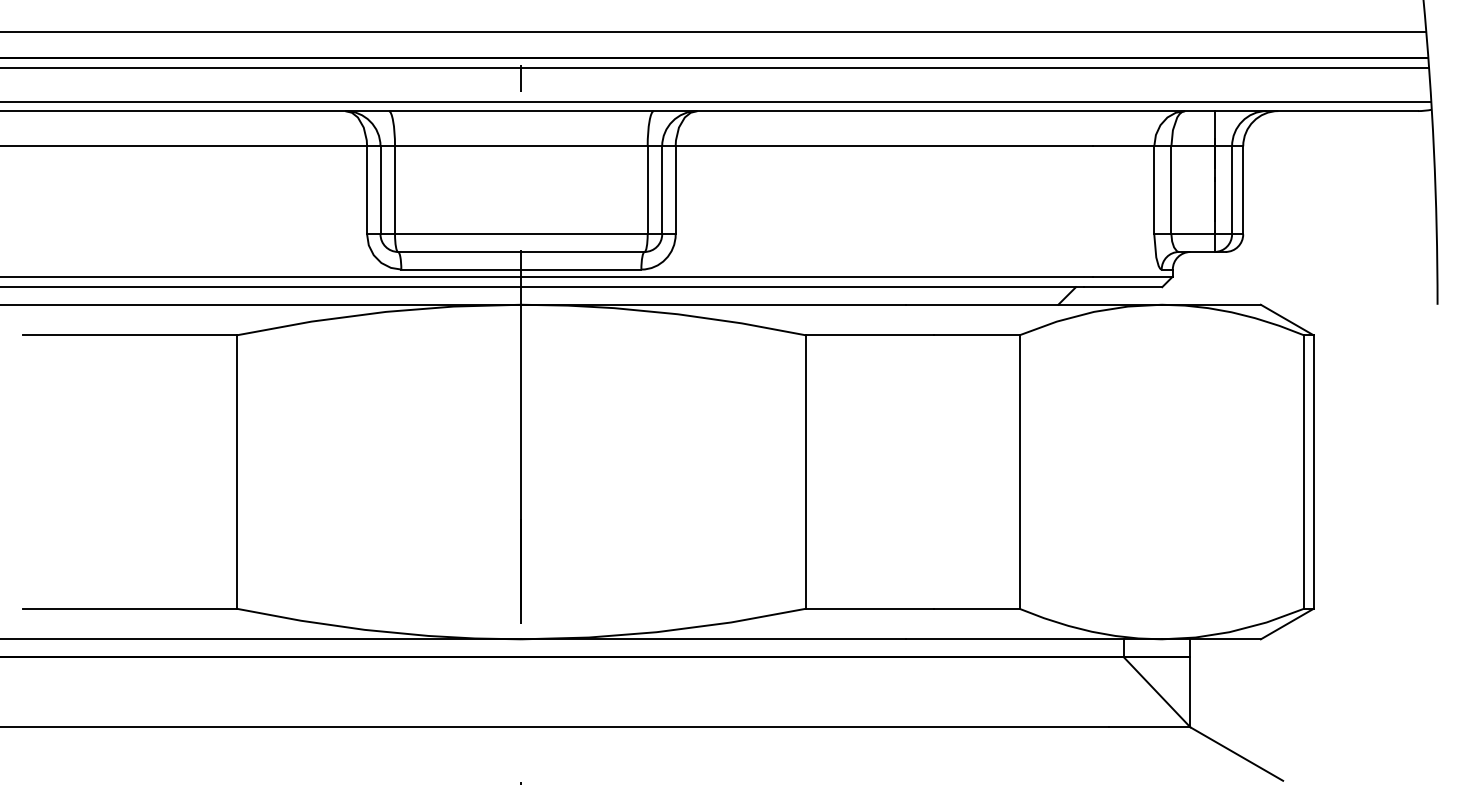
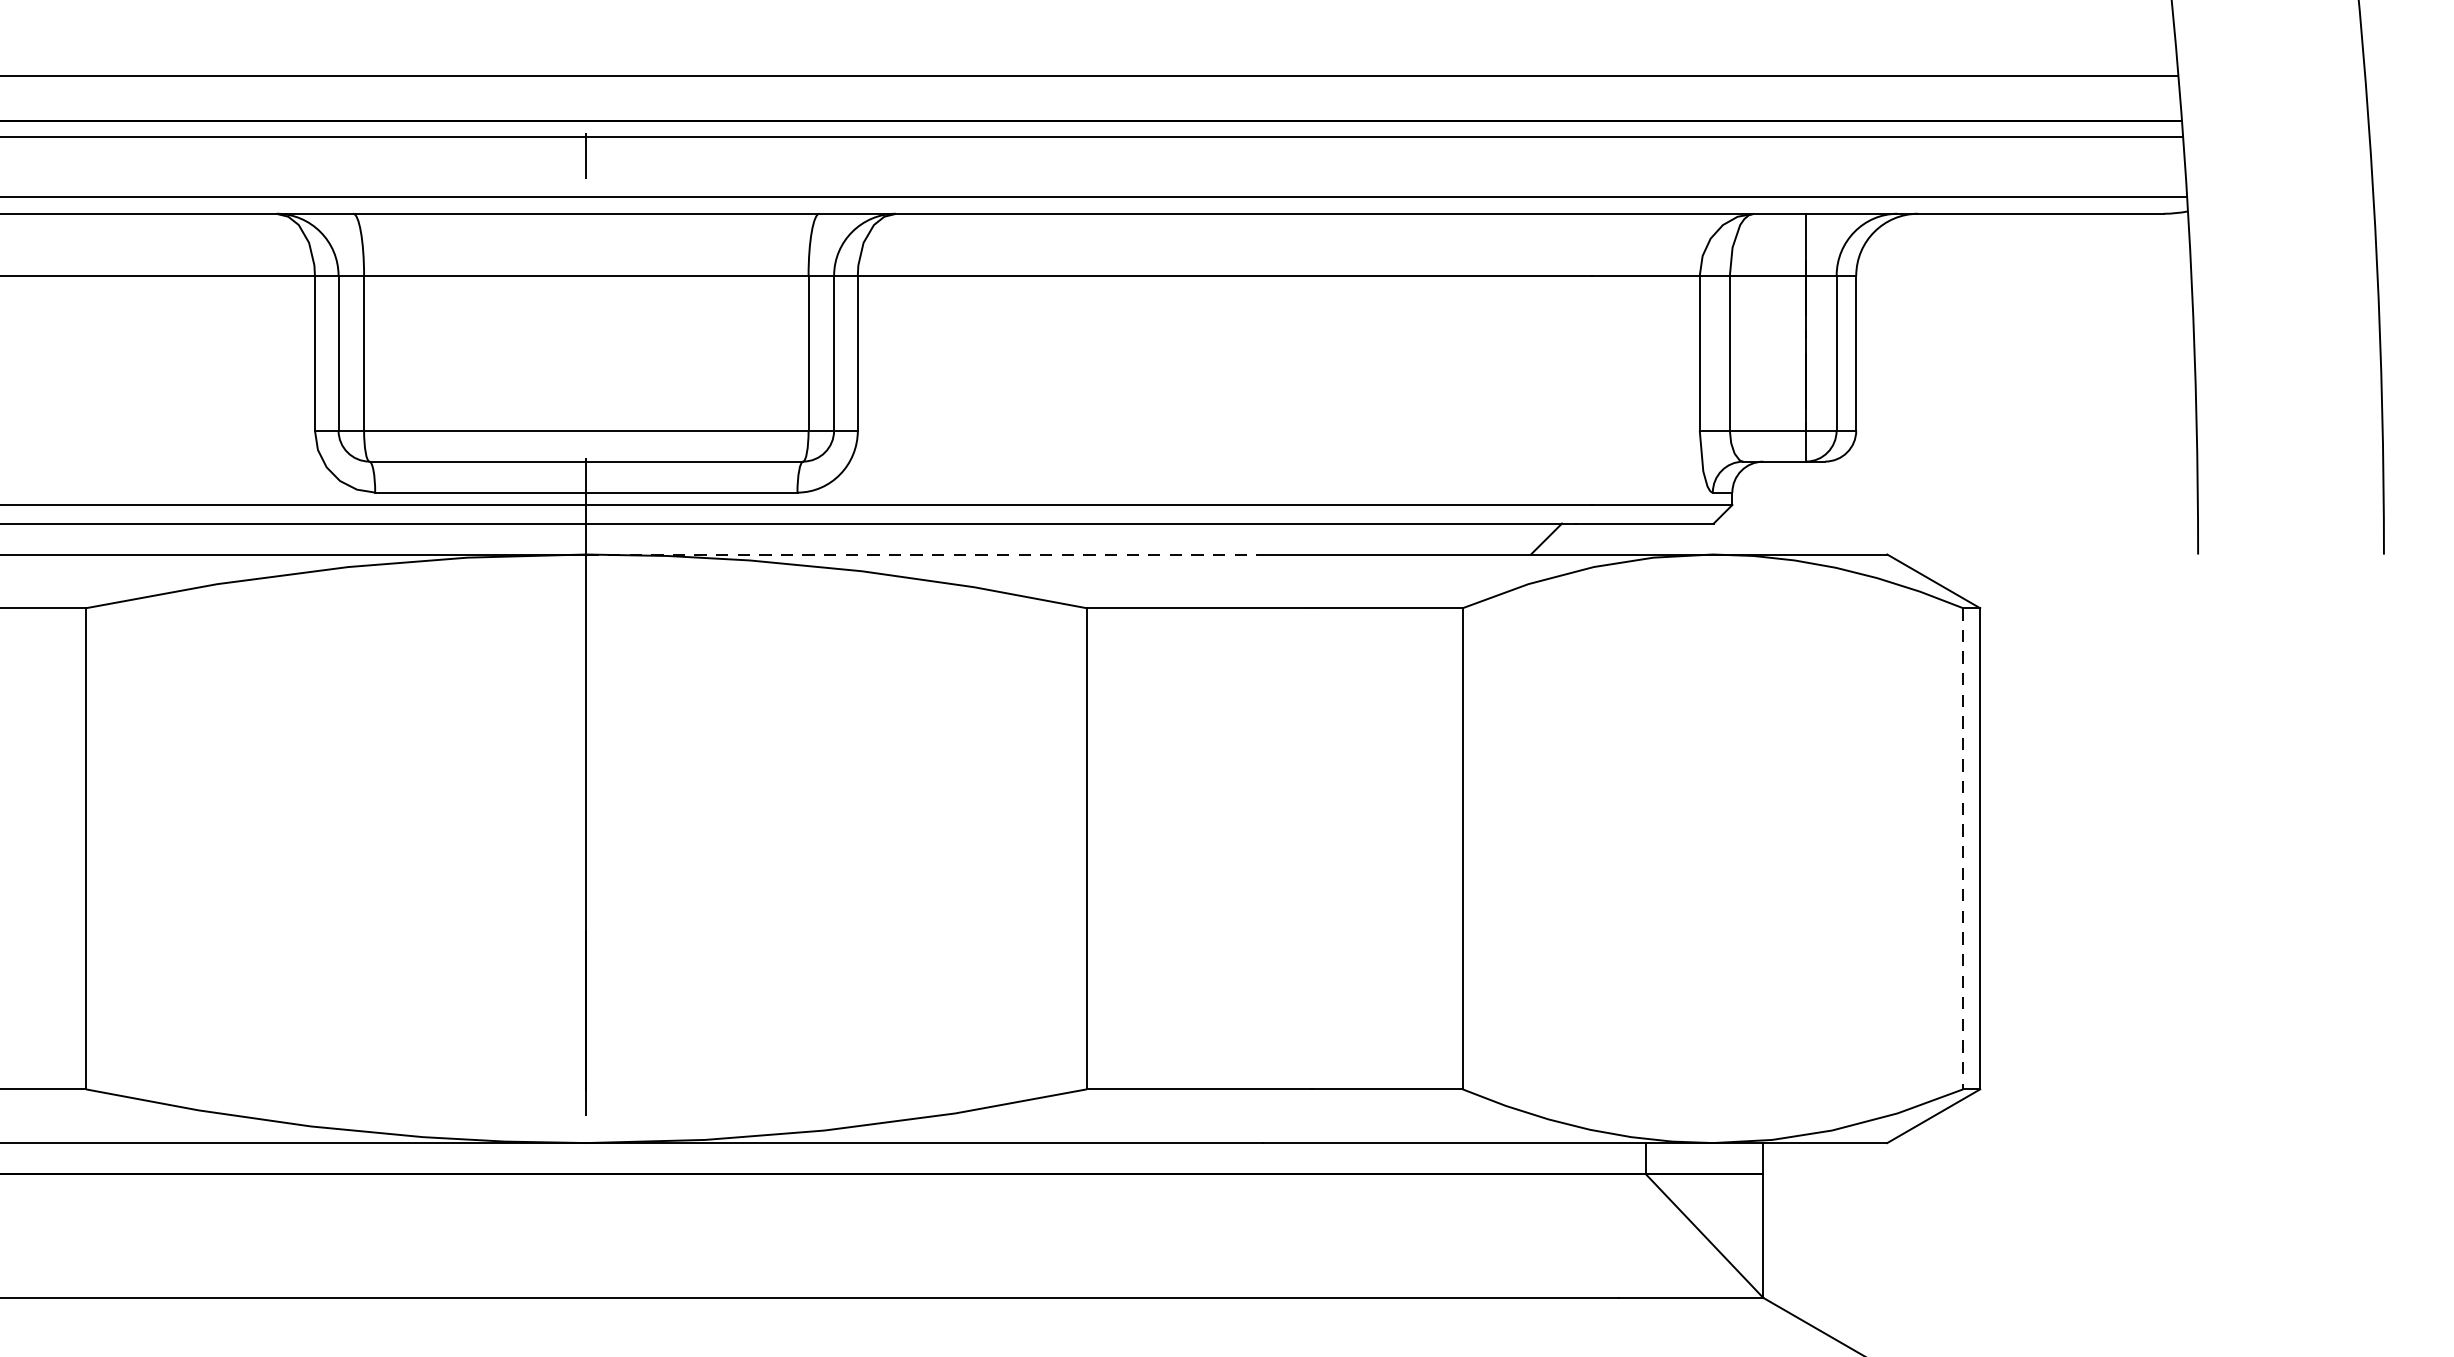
line: (714, 304) -> (926, 554), solid -> dashed
line: (1304, 472) -> (1964, 849), solid -> dashed

